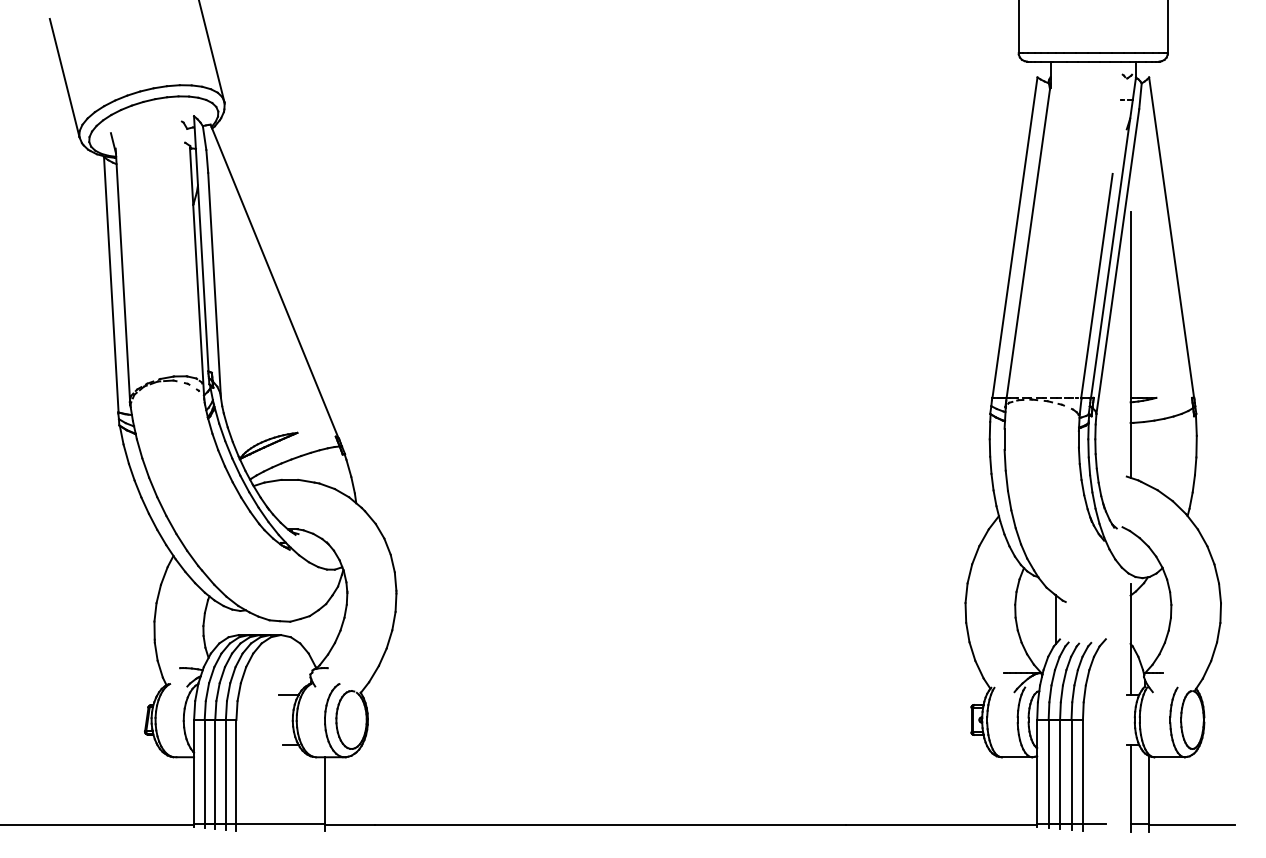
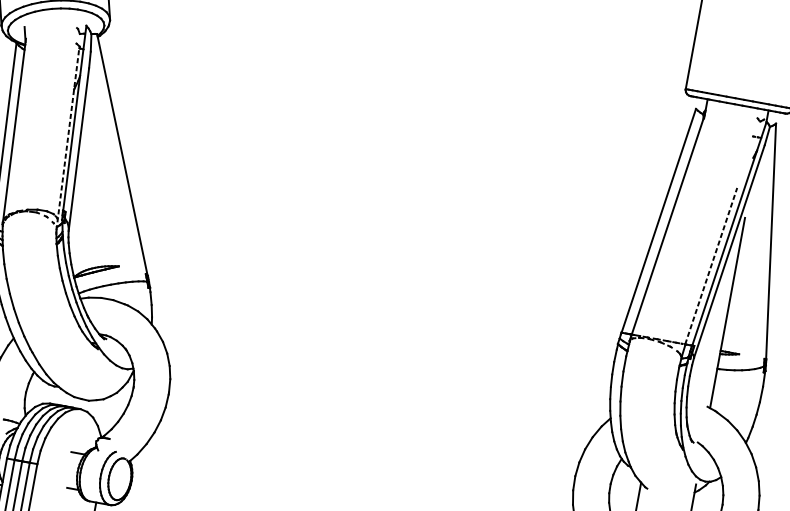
line: (197, 273) -> (68, 138), solid -> dashed
line: (1097, 285) -> (711, 265), solid -> dashed

